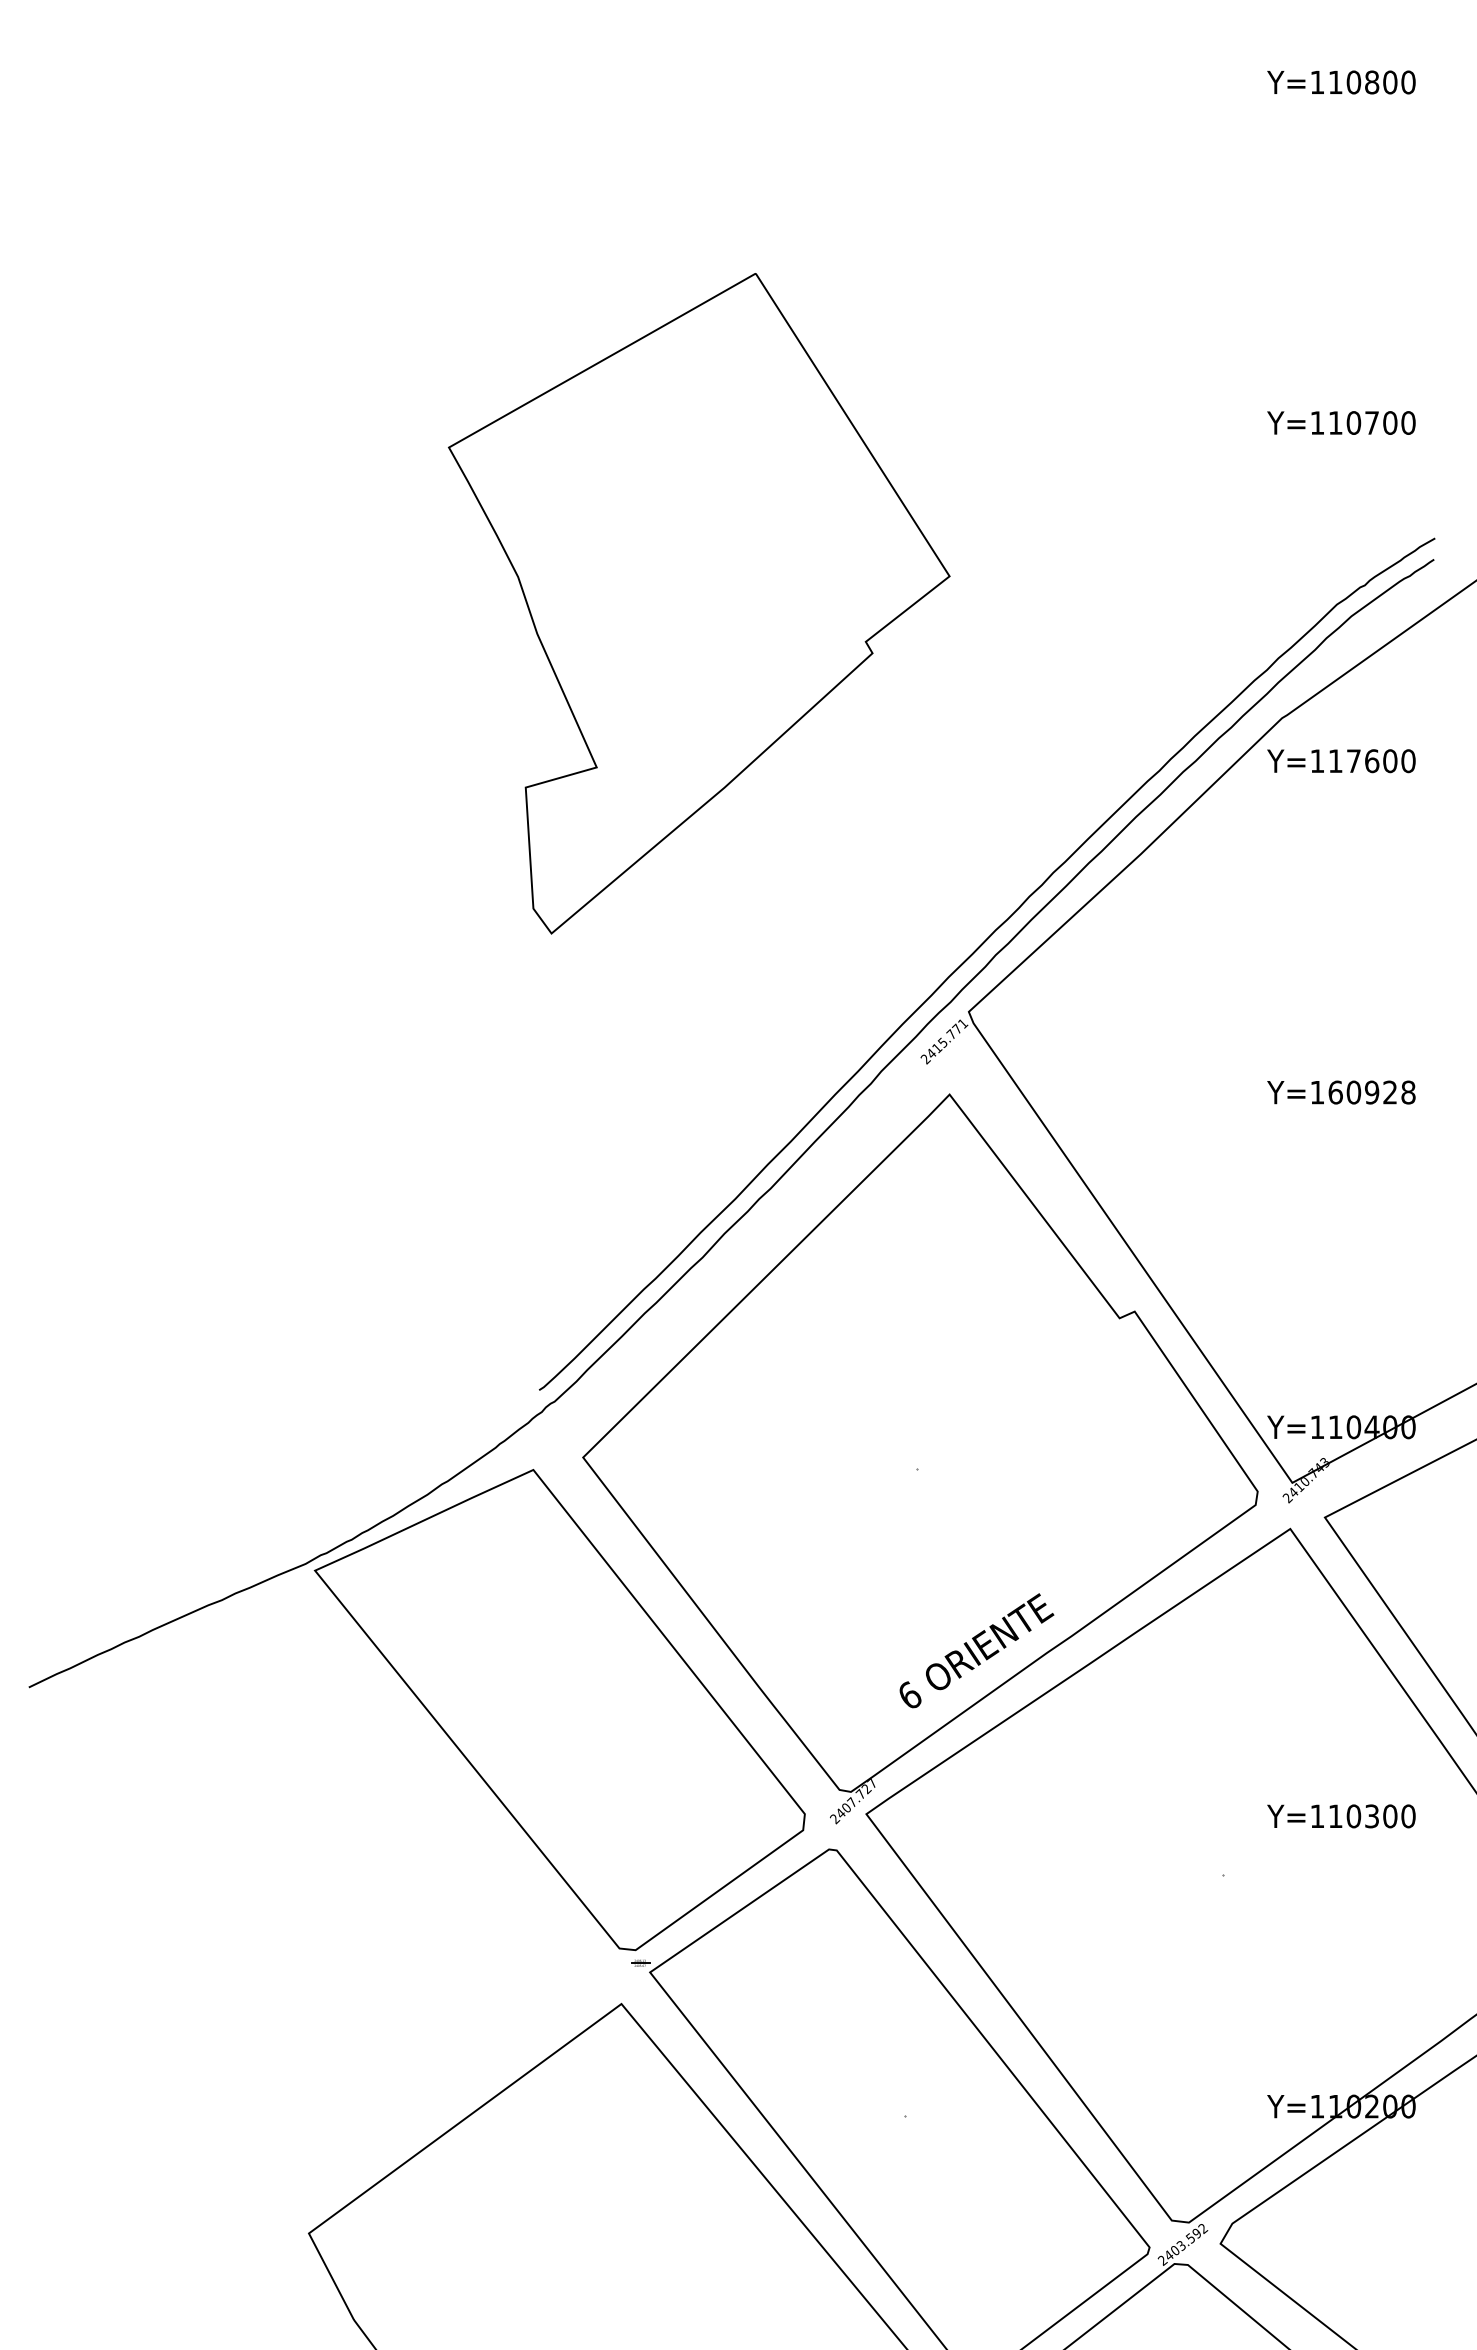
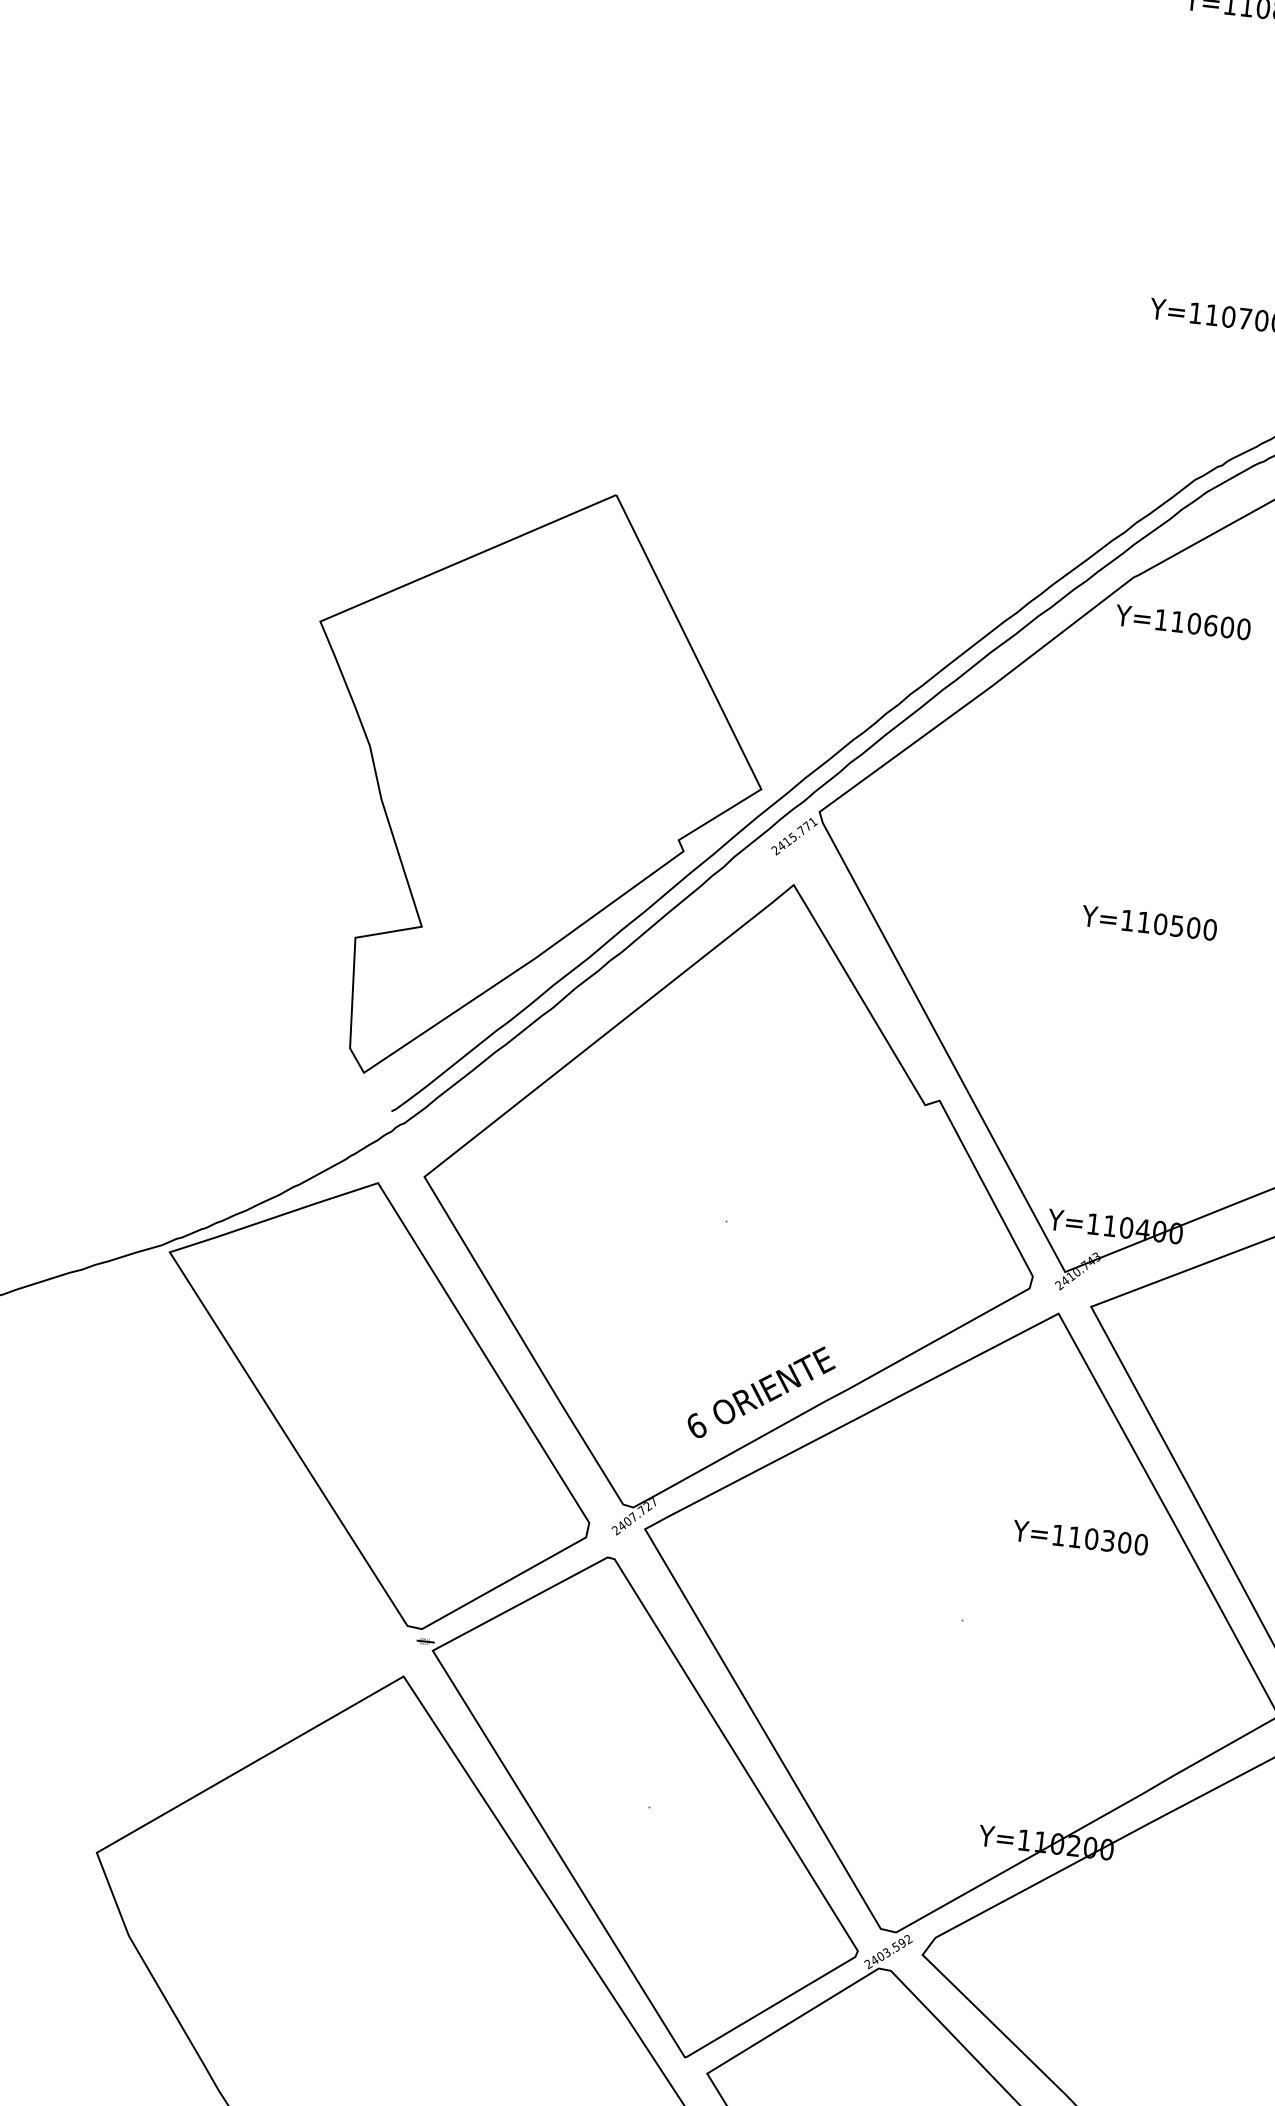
part: (699, 603) -> (531, 788), moved
text: (1353, 761) -> (1194, 624), Y=117600 -> Y=110600
text: (1371, 1092) -> (1176, 926), Y=160928 -> Y=110500
text: (1341, 1816) -> (1080, 1537), moved

